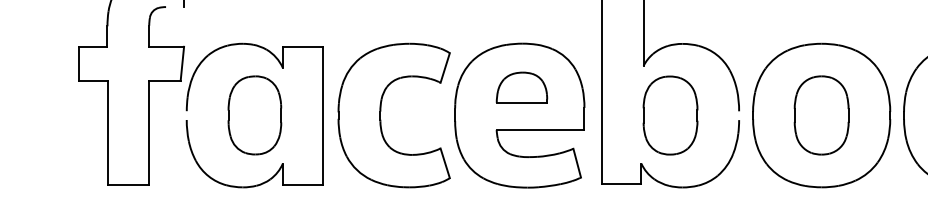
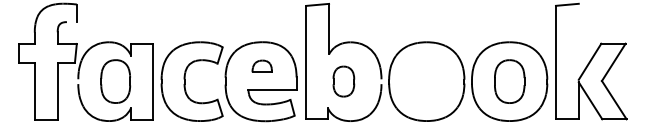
part: (520, 87) -> (261, 66), size x0.7
part: (669, 115) -> (343, 81), size x0.7
part: (821, 115) -> (426, 81), removed

